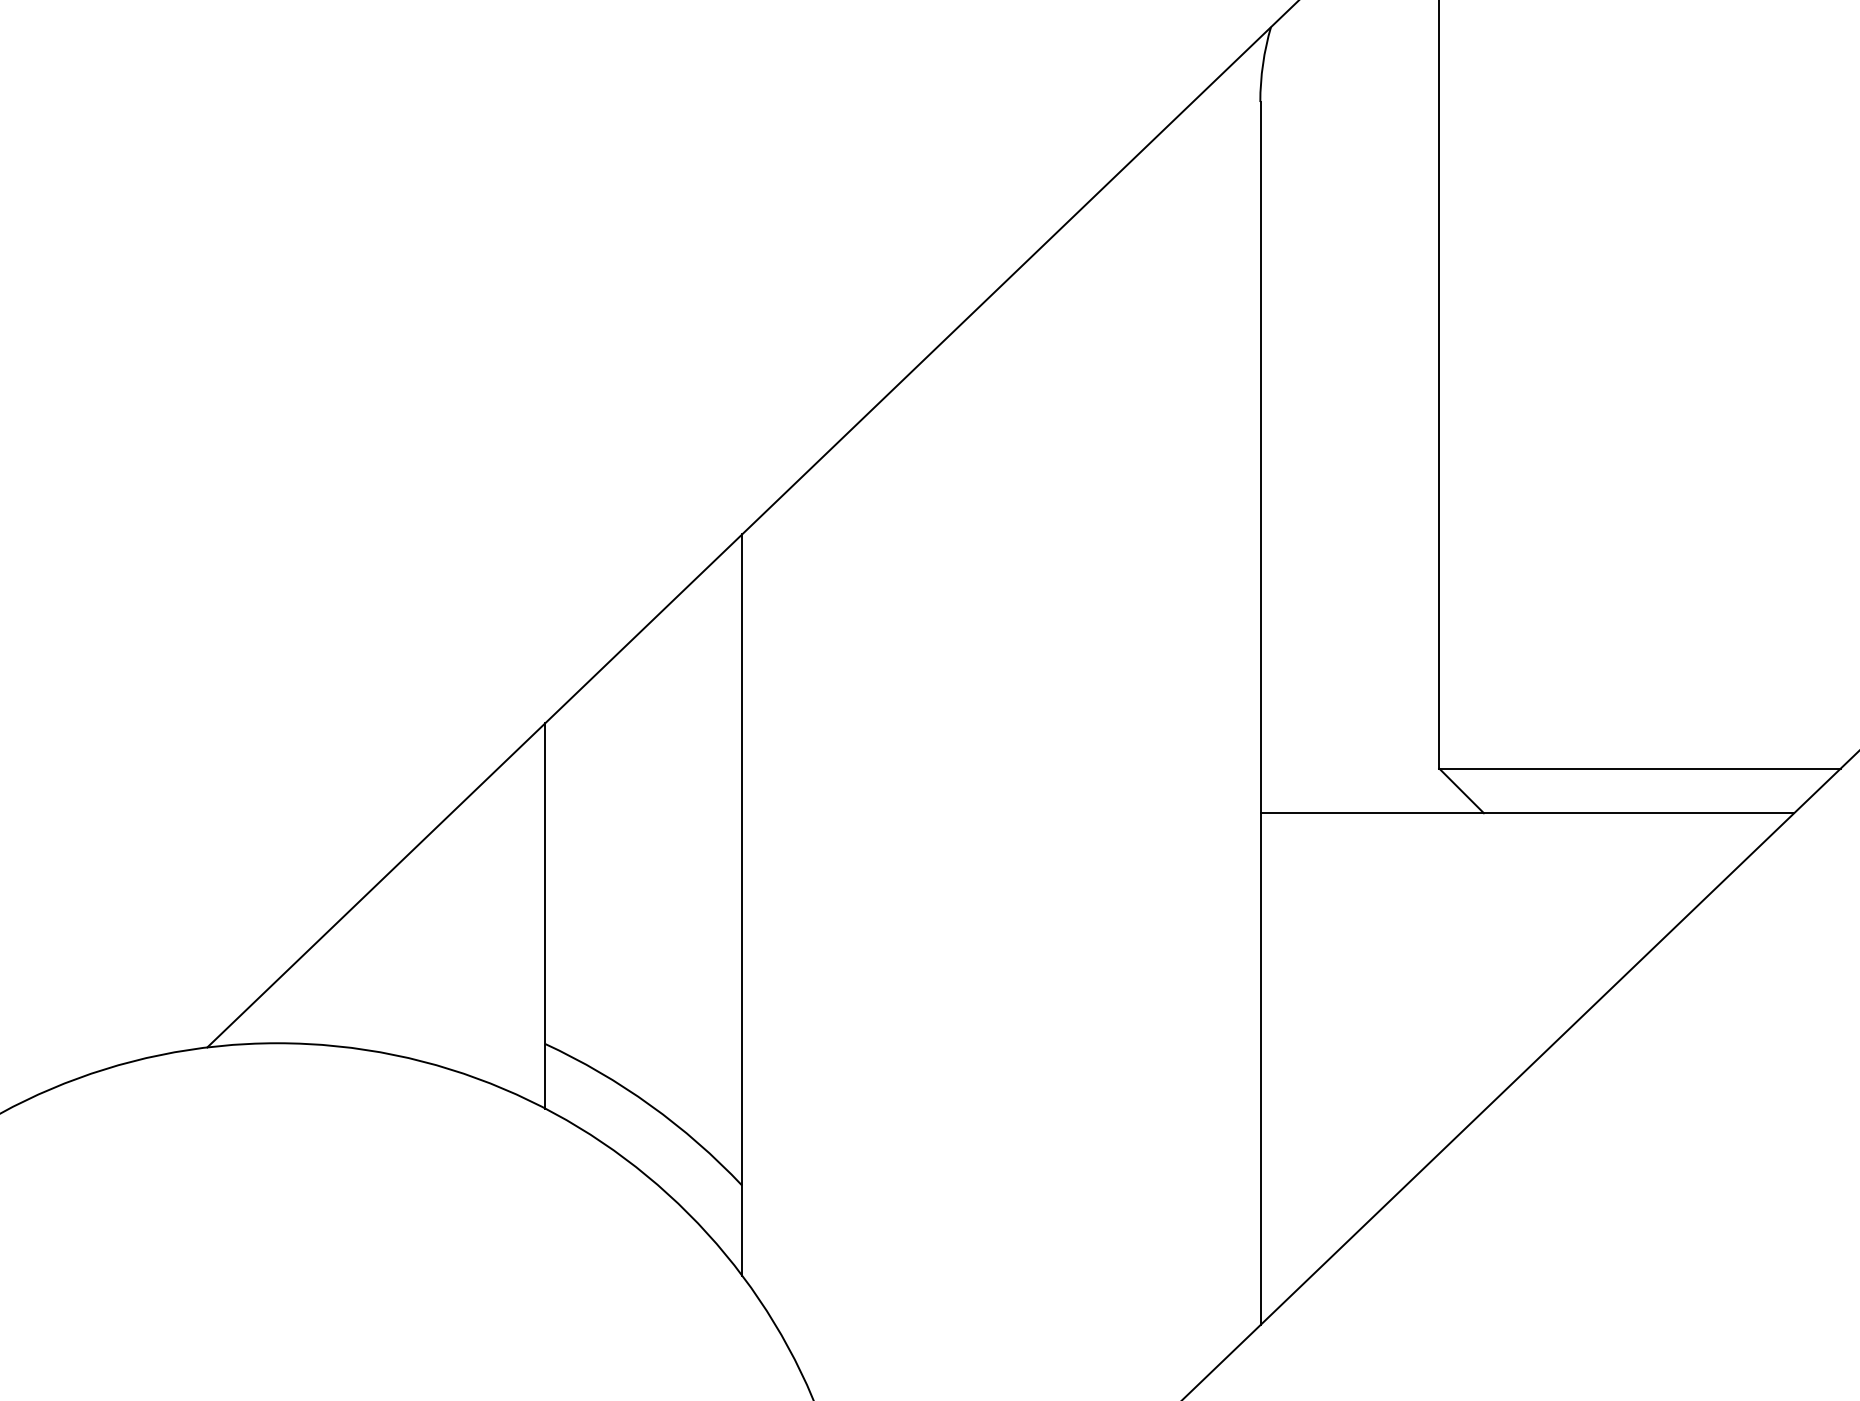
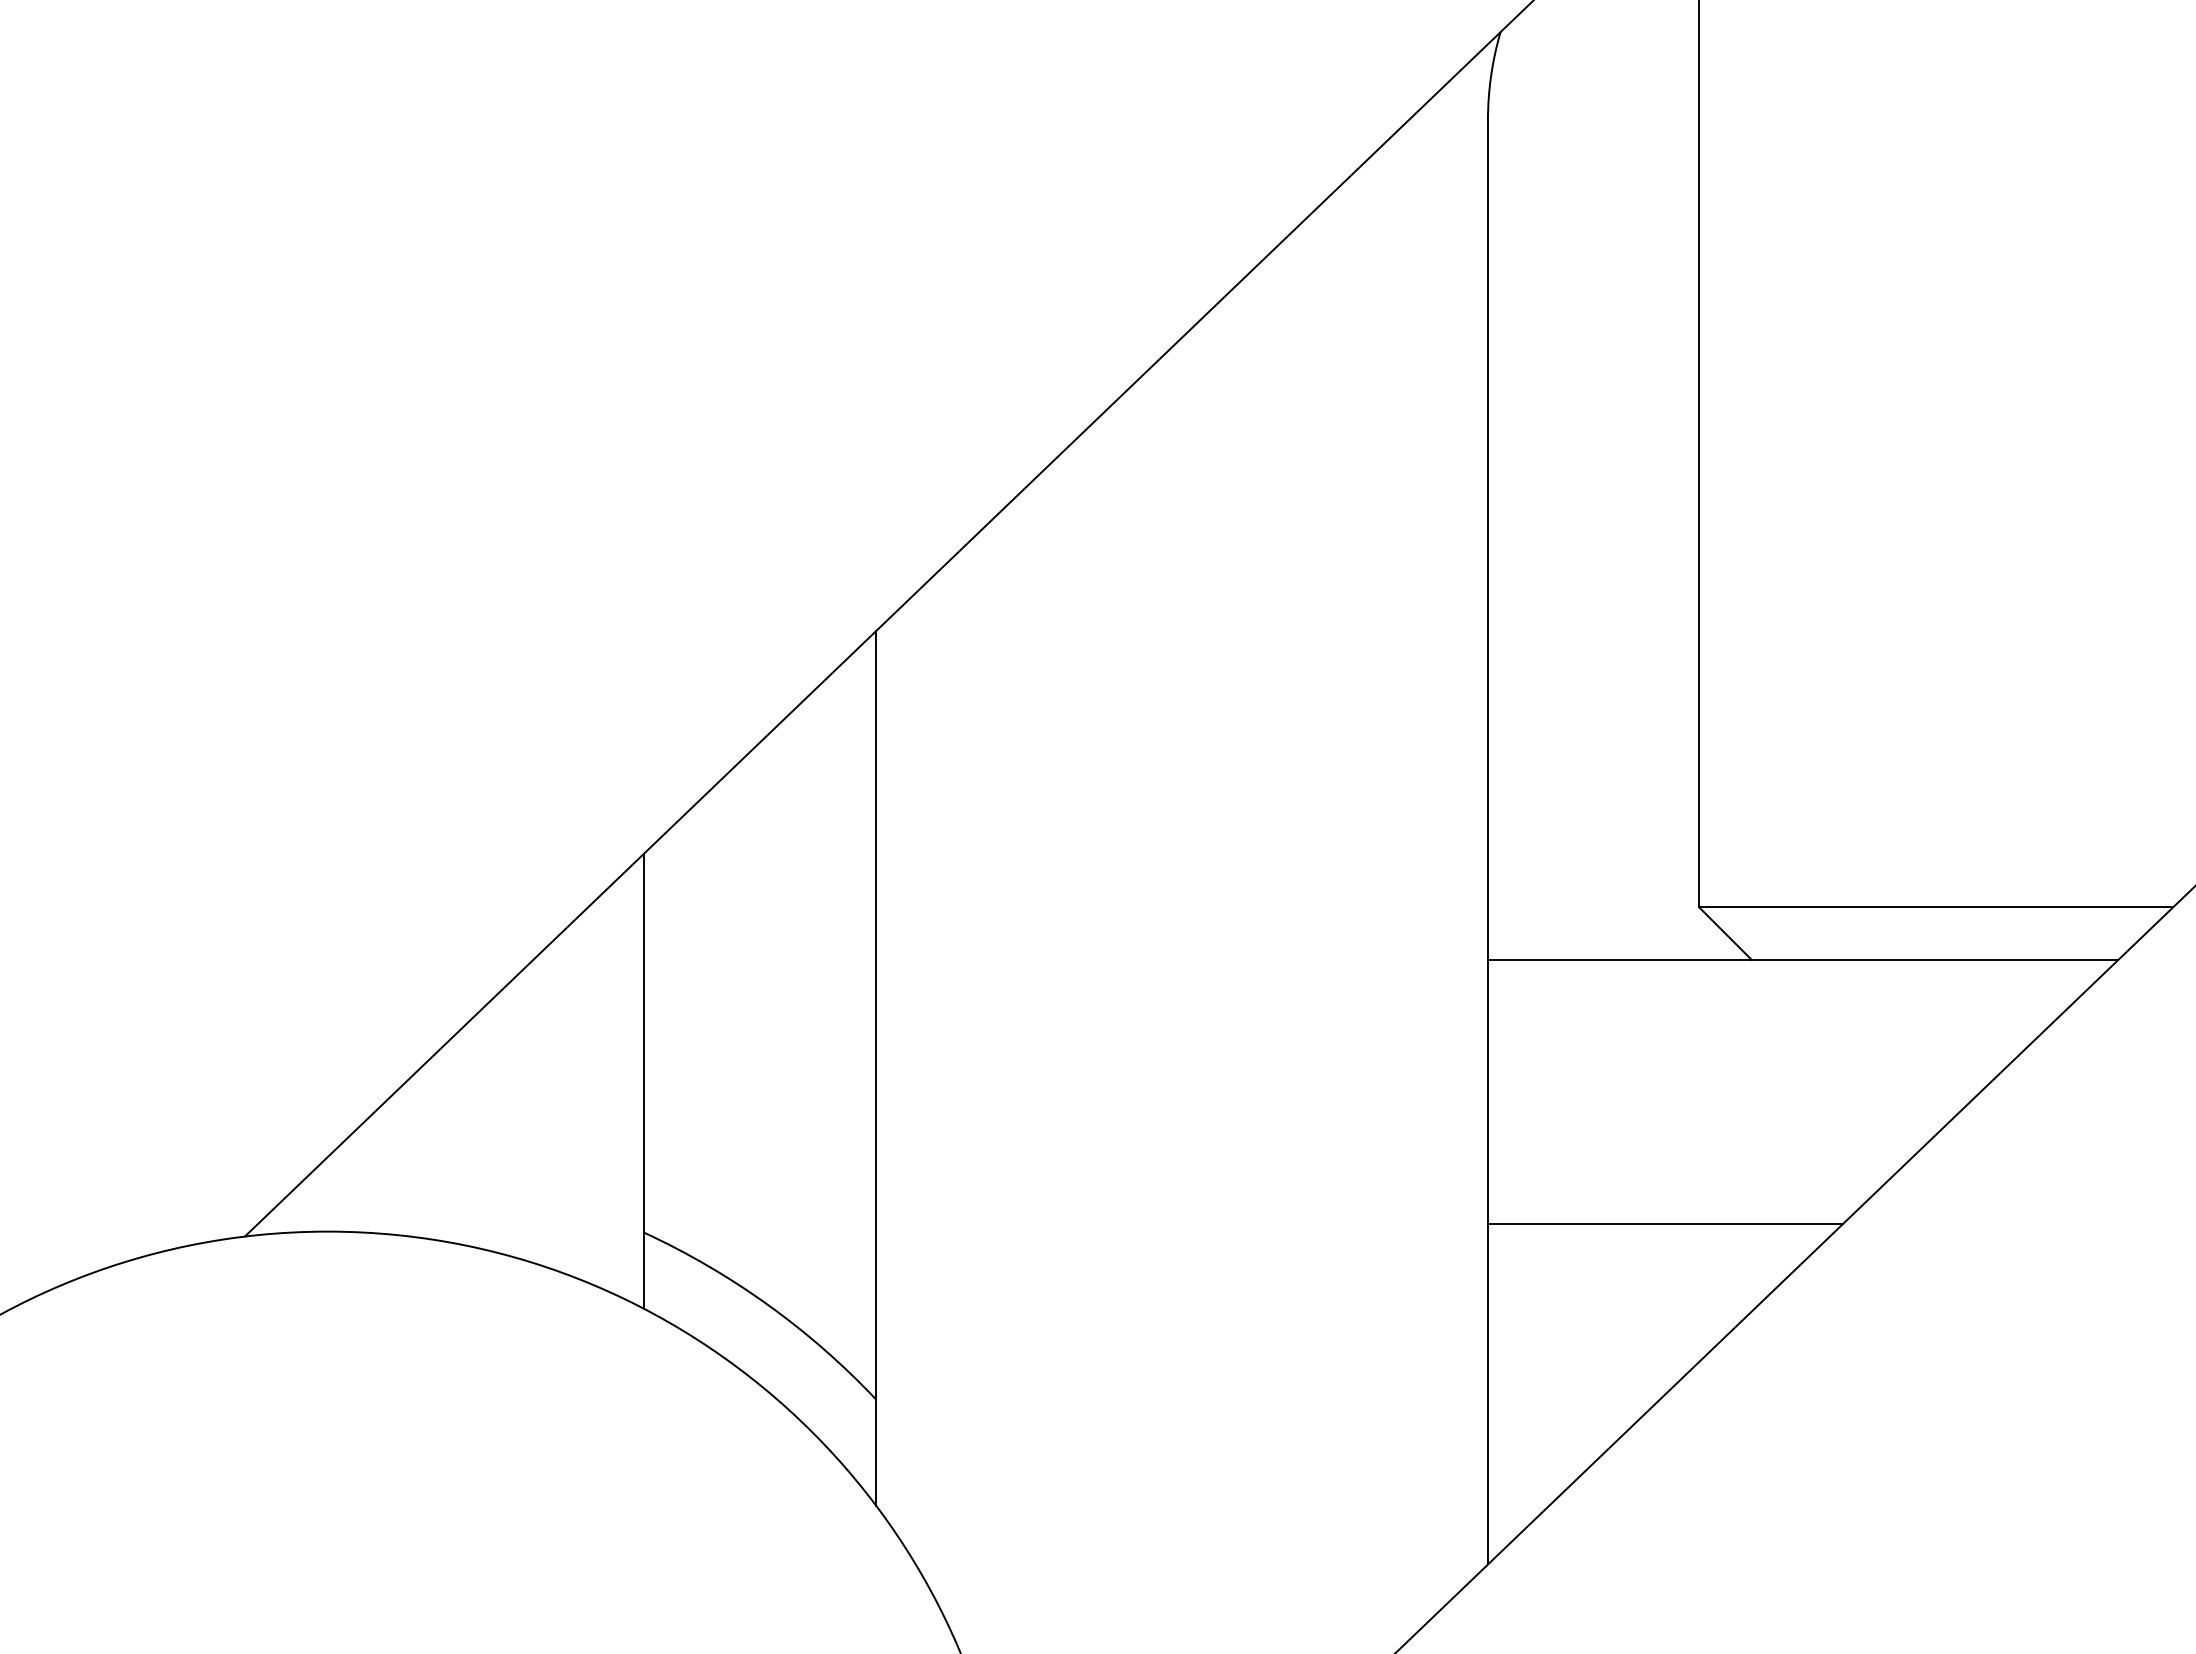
line: (1410, 1036) -> (1665, 1223), added

